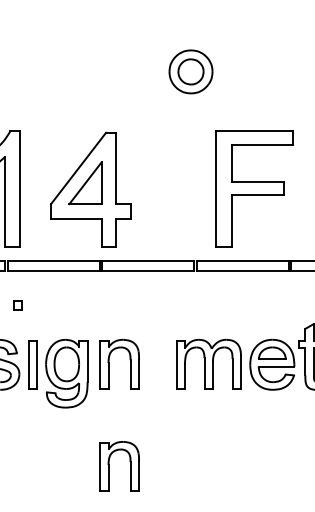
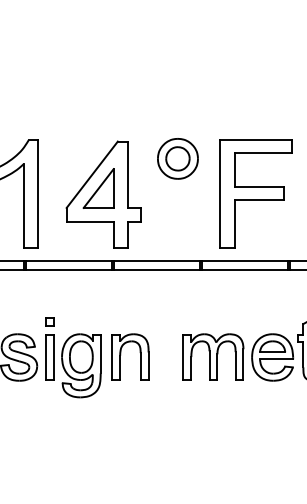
part: (190, 71) -> (177, 158), moved
part: (17, 304) -> (49, 321), moved
part: (109, 464) -> (121, 450), removed

